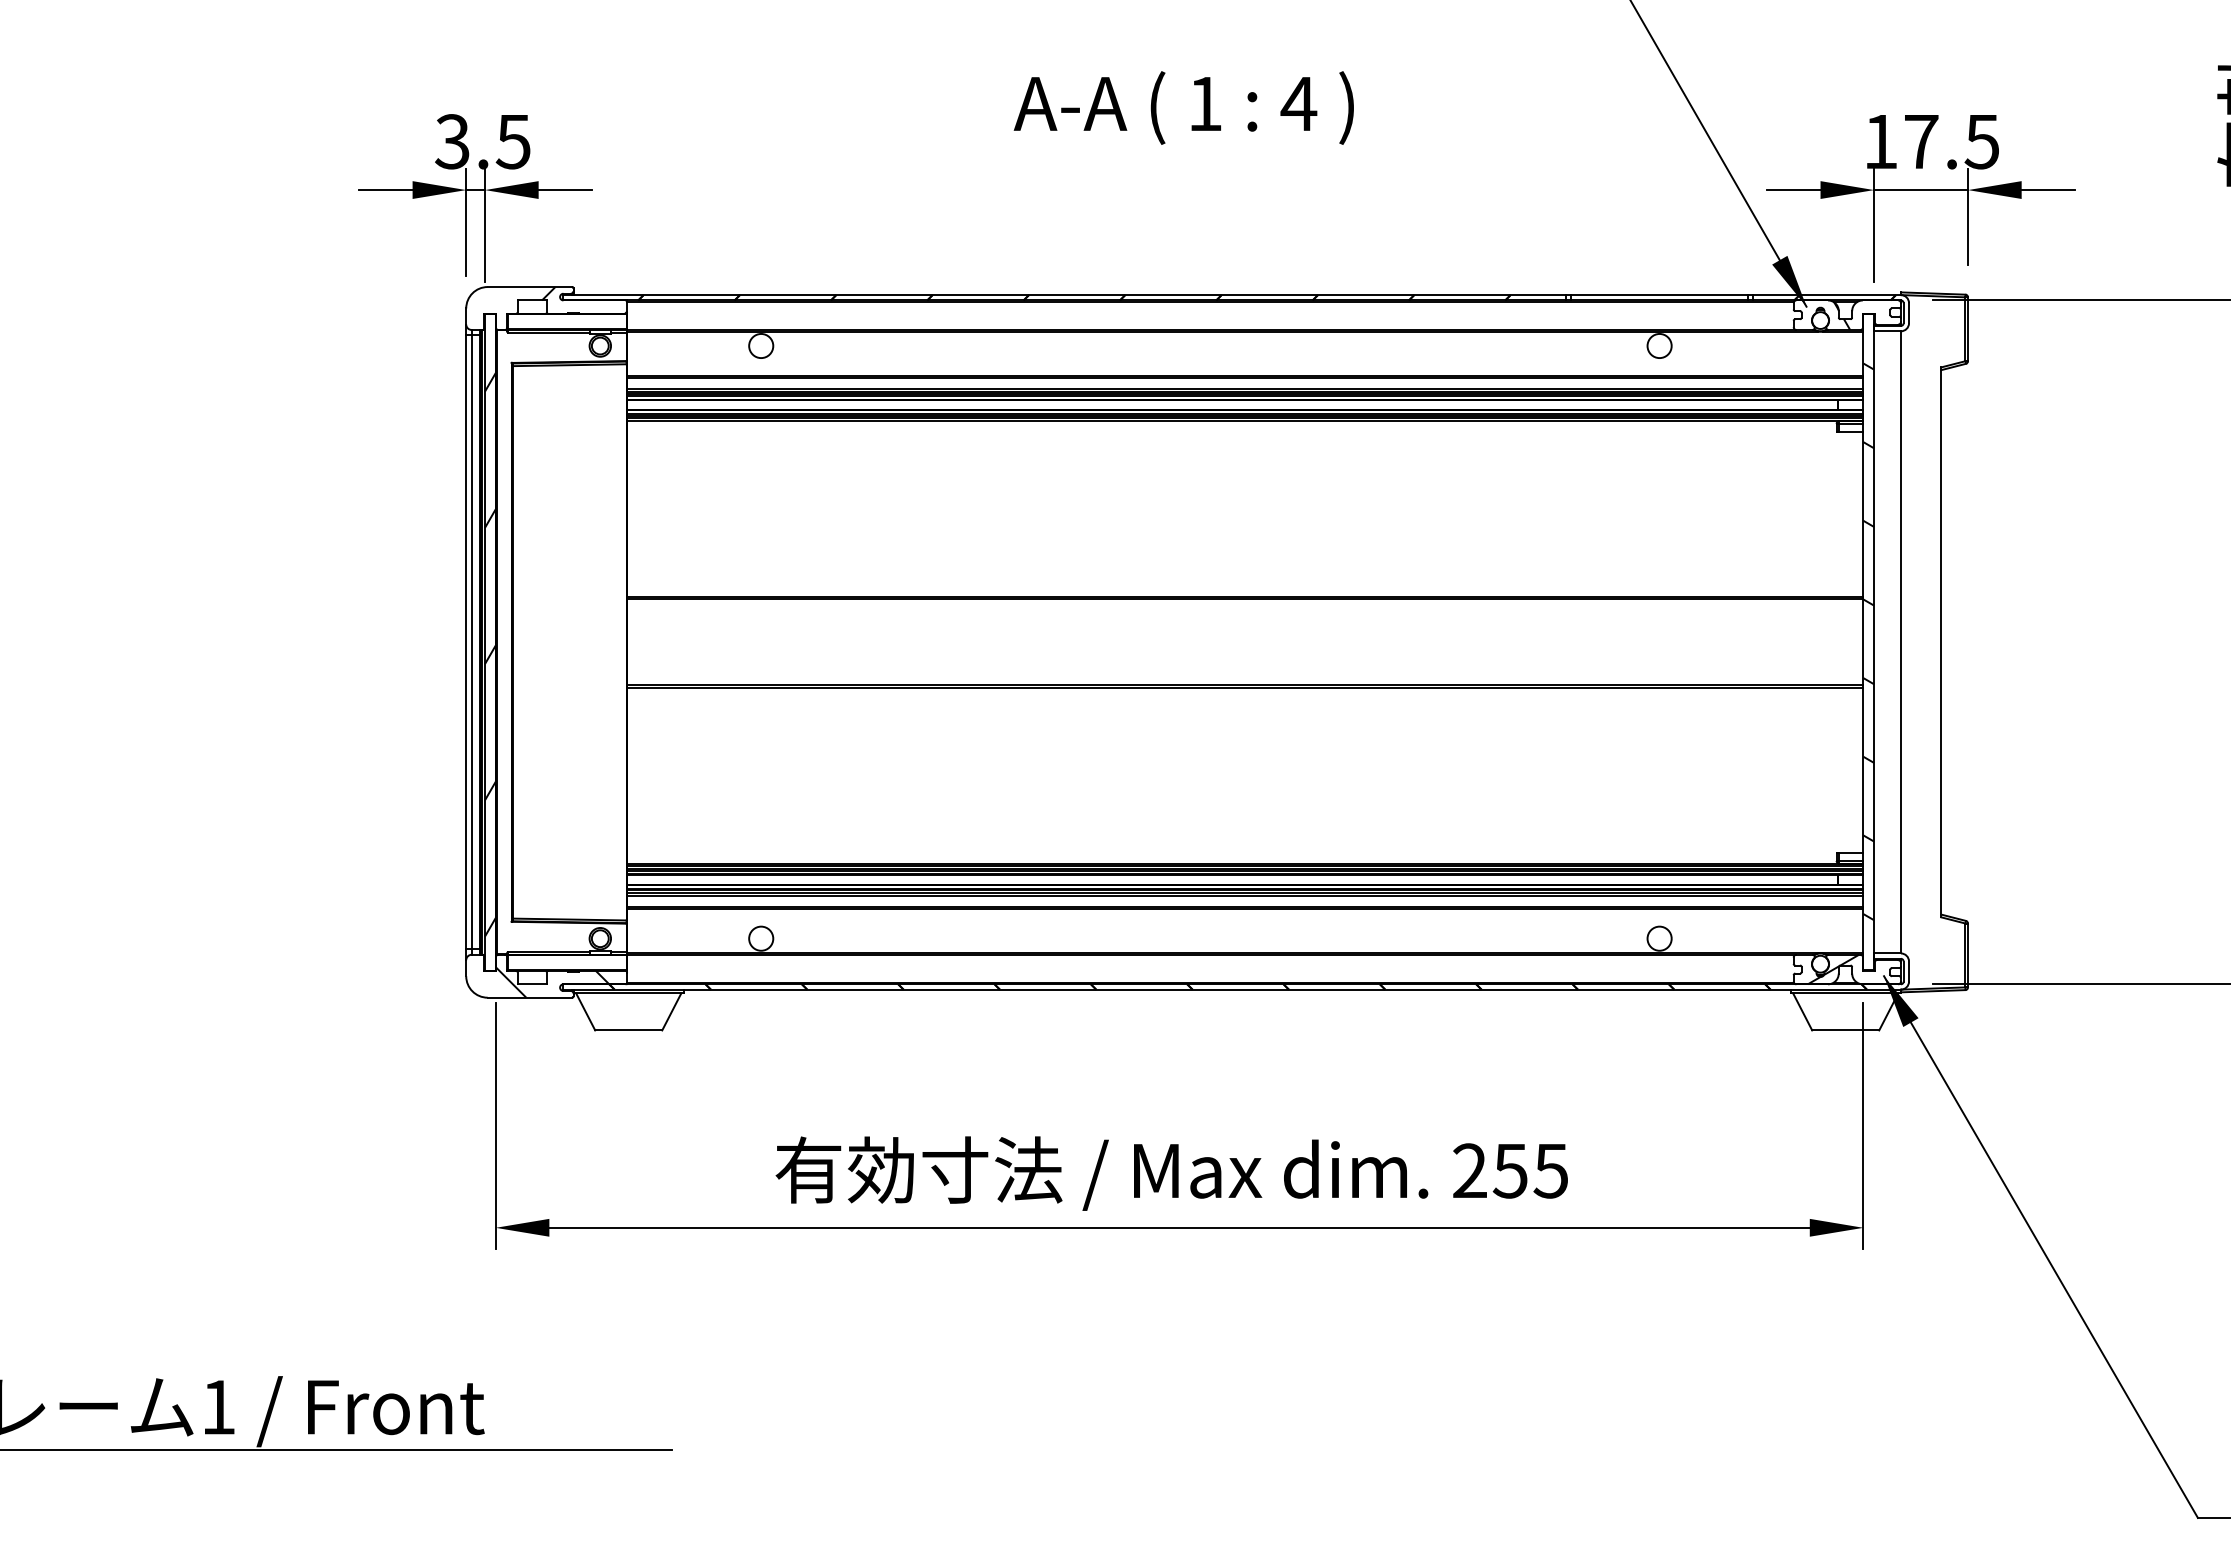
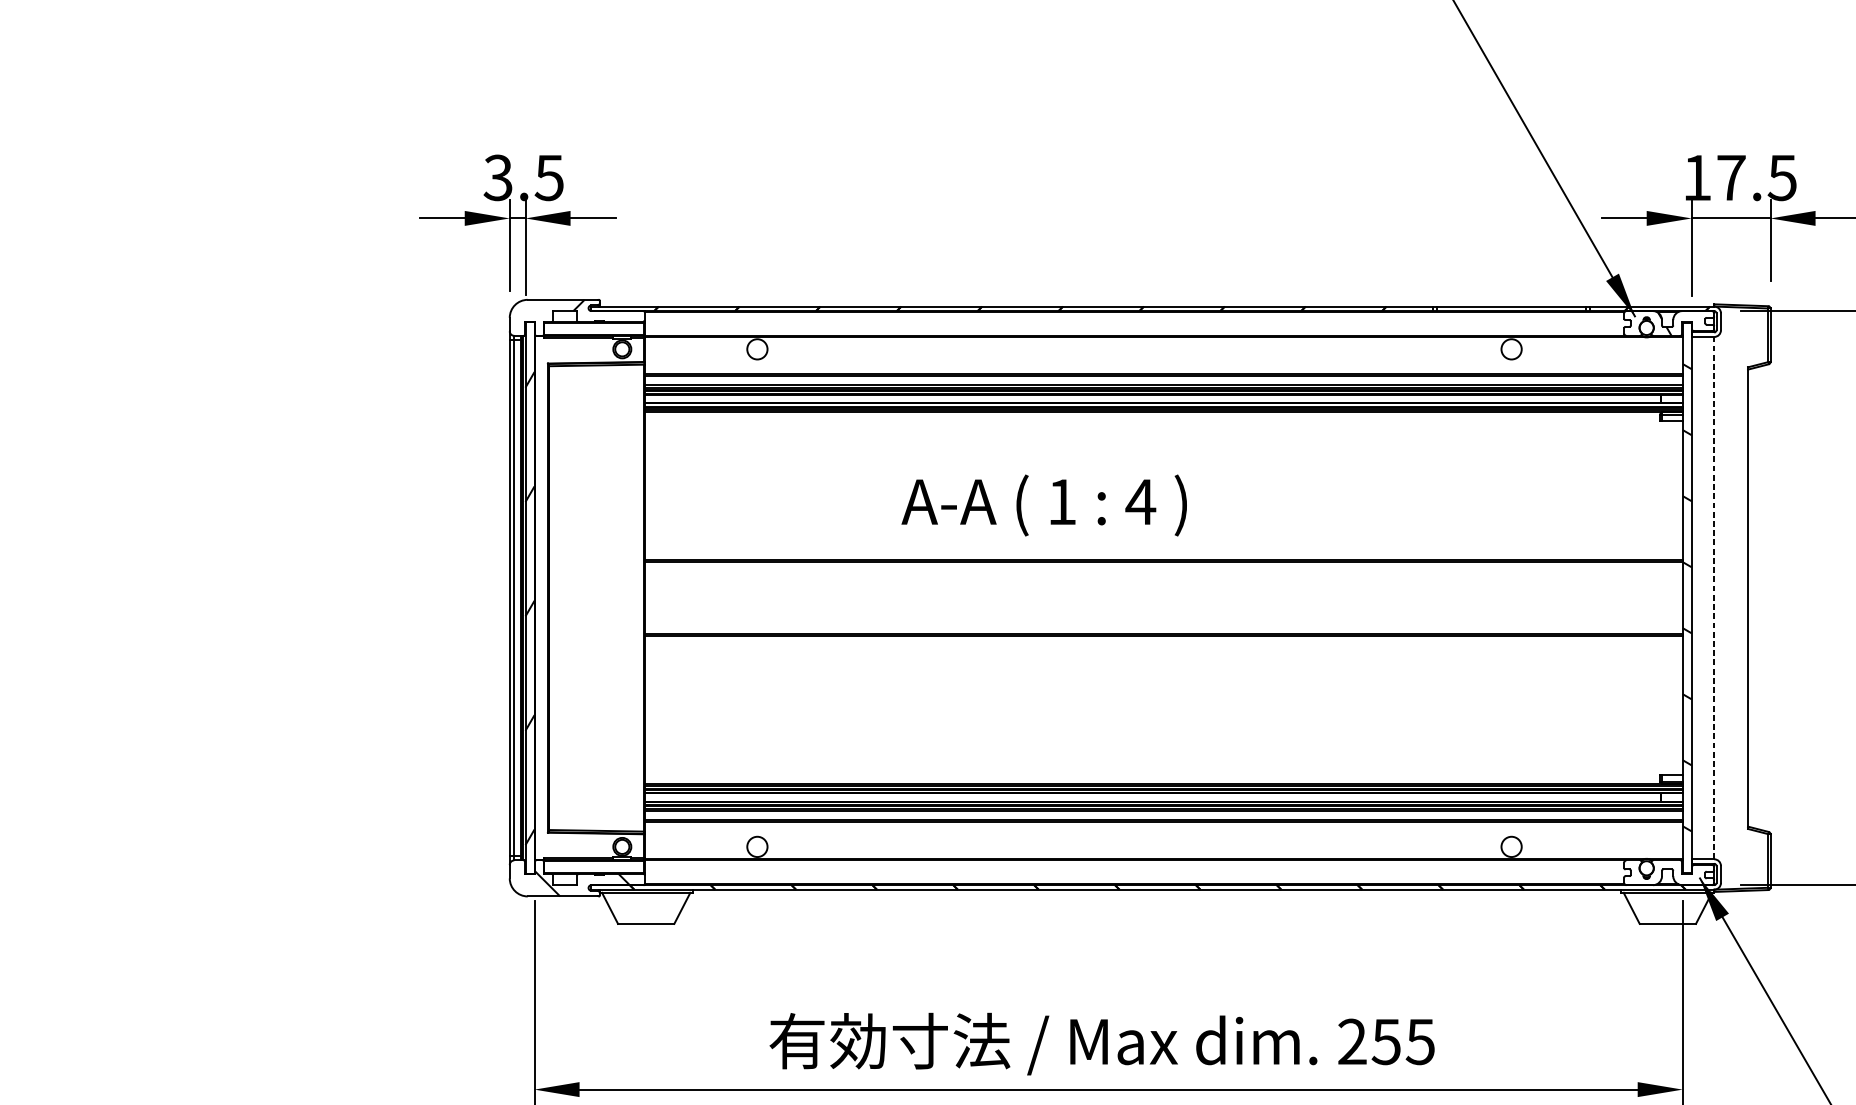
text: (1183, 107) -> (1043, 505), moved
line: (1900, 641) -> (1713, 597), solid -> dashed
hatch: (1833, 969) -> (1657, 872), removed

